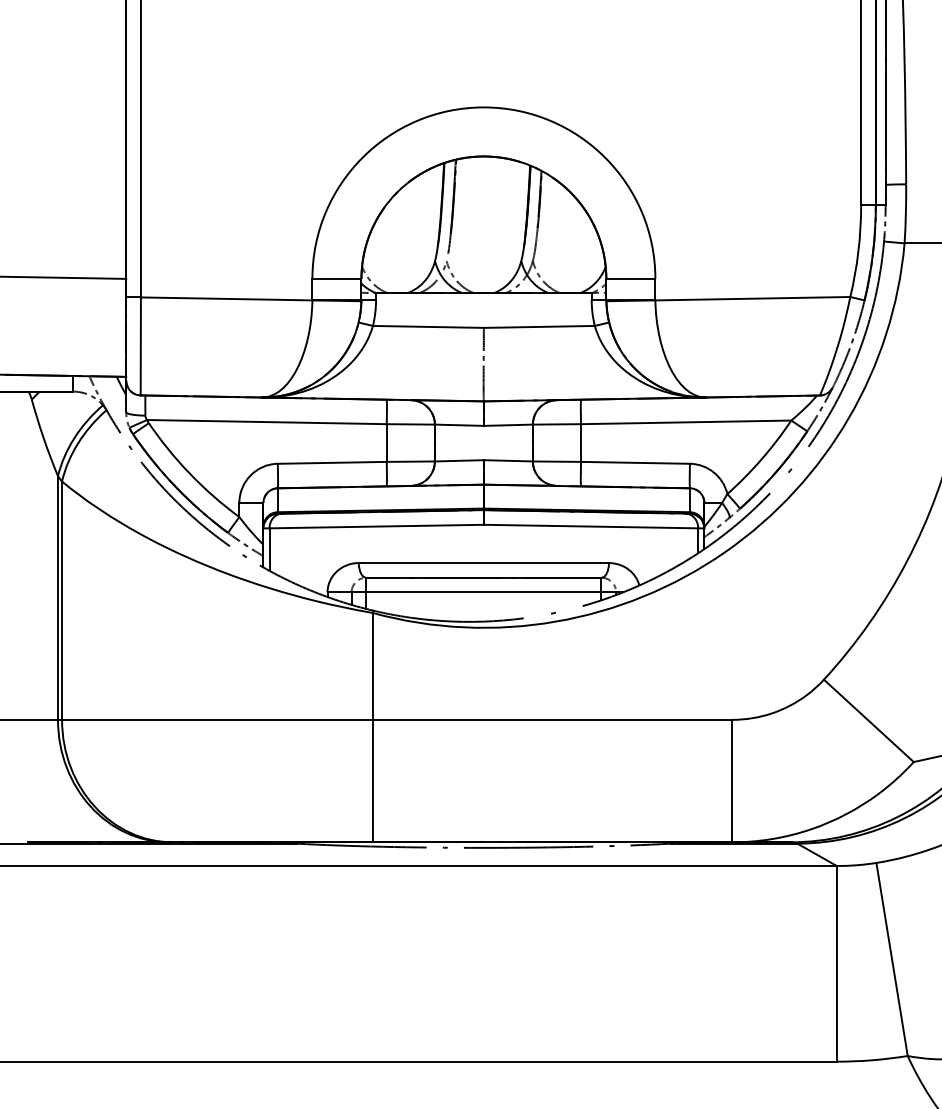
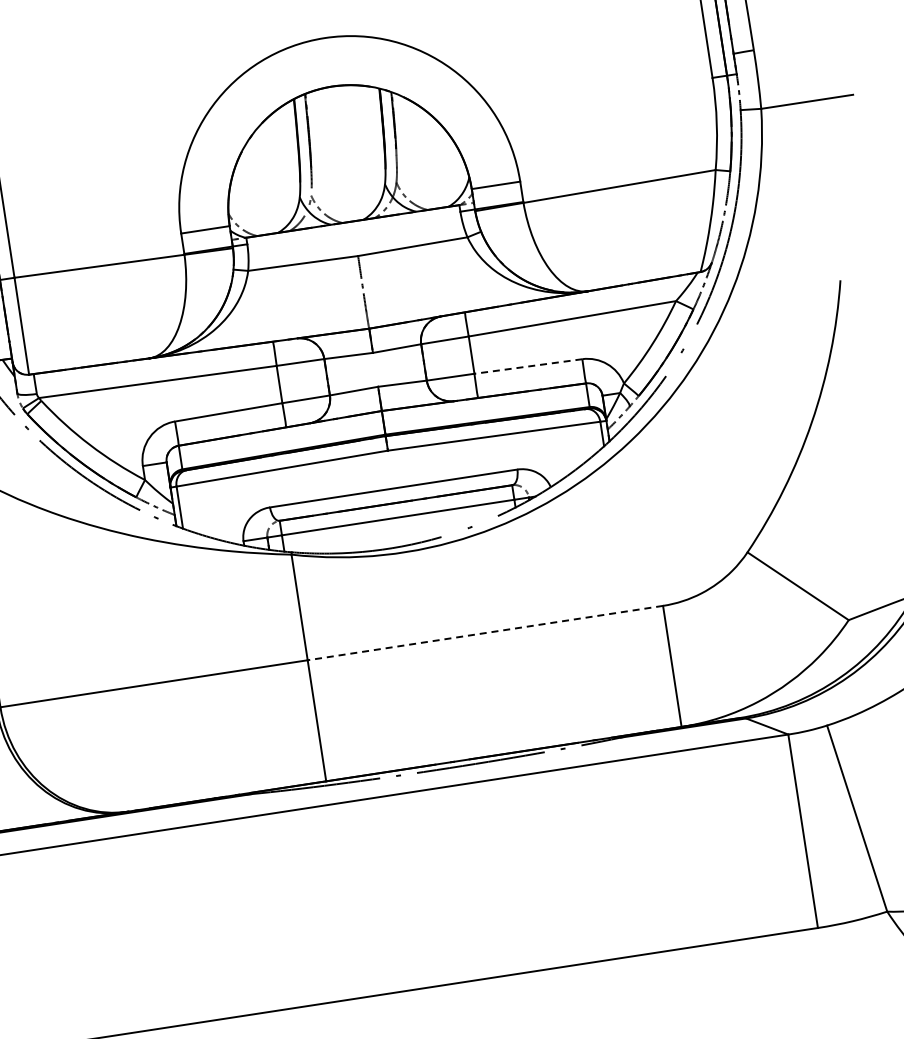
line: (634, 462) -> (527, 366), solid -> dashed
line: (552, 719) -> (485, 632), solid -> dashed

